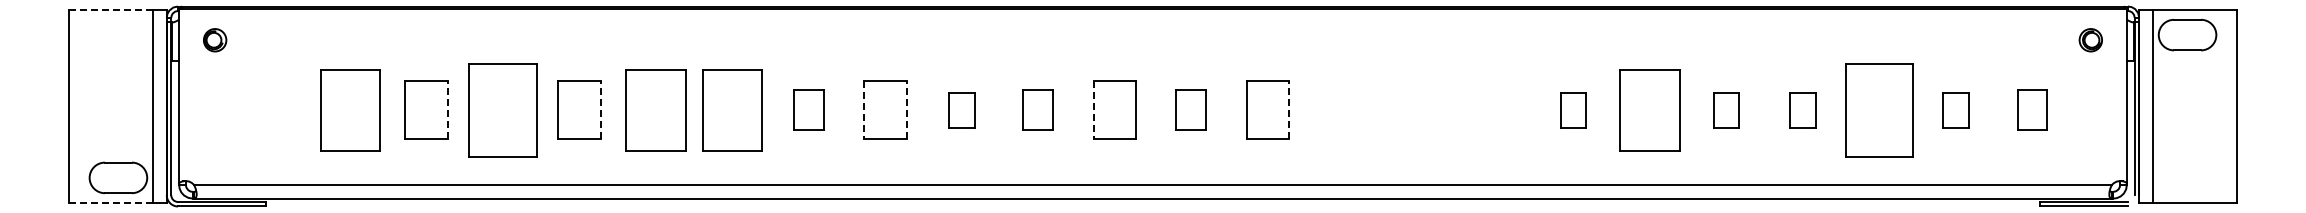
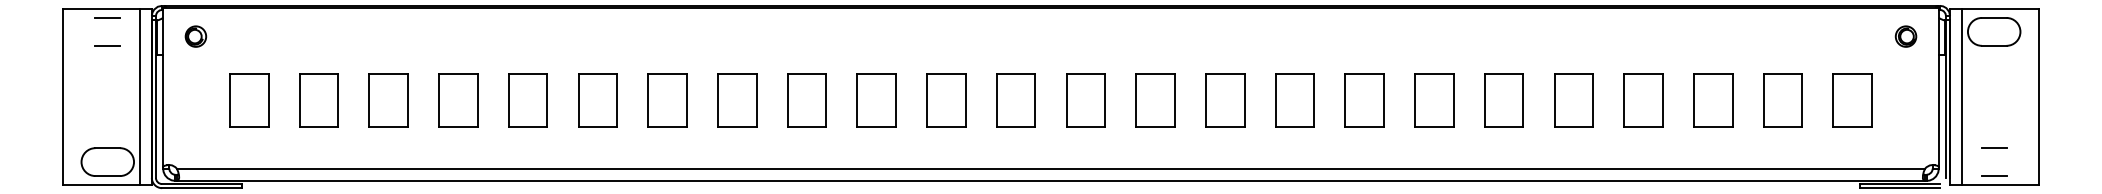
line: (110, 10) -> (100, 9), dashed -> solid
line: (117, 19) -> (106, 17), added
line: (117, 50) -> (106, 45), added
part: (273, 109) -> (249, 99), added
part: (349, 109) -> (318, 99), size x0.71
line: (447, 109) -> (407, 99), dashed -> solid
part: (502, 109) -> (457, 99), size x0.62
line: (600, 109) -> (547, 99), dashed -> solid
part: (655, 109) -> (597, 99), size x0.71
part: (732, 109) -> (667, 99), size x0.71
part: (808, 109) -> (736, 99), size x1.43
line: (906, 109) -> (826, 99), dashed -> solid
part: (961, 109) -> (876, 99), size x1.67
part: (1037, 109) -> (945, 99), size x1.43
part: (1190, 109) -> (1085, 99), size x1.43
line: (1288, 109) -> (1174, 99), dashed -> solid
part: (1343, 109) -> (1224, 99), added
part: (1420, 109) -> (1294, 99), added
part: (1496, 109) -> (1364, 99), added
part: (1573, 109) -> (1434, 99), size x1.67
part: (1649, 109) -> (1503, 99), size x0.71
part: (1726, 109) -> (1573, 99), size x1.67
part: (1802, 109) -> (1643, 99), size x1.67
part: (1879, 109) -> (1713, 99), size x0.62
part: (1955, 109) -> (1782, 99), size x1.67
part: (2032, 109) -> (1852, 99), size x1.43
line: (864, 110) -> (787, 100), dashed -> solid
line: (1093, 110) -> (996, 100), dashed -> solid
line: (2187, 162) -> (1994, 148), added
line: (2187, 193) -> (1994, 176), added
line: (111, 202) -> (101, 184), dashed -> solid

